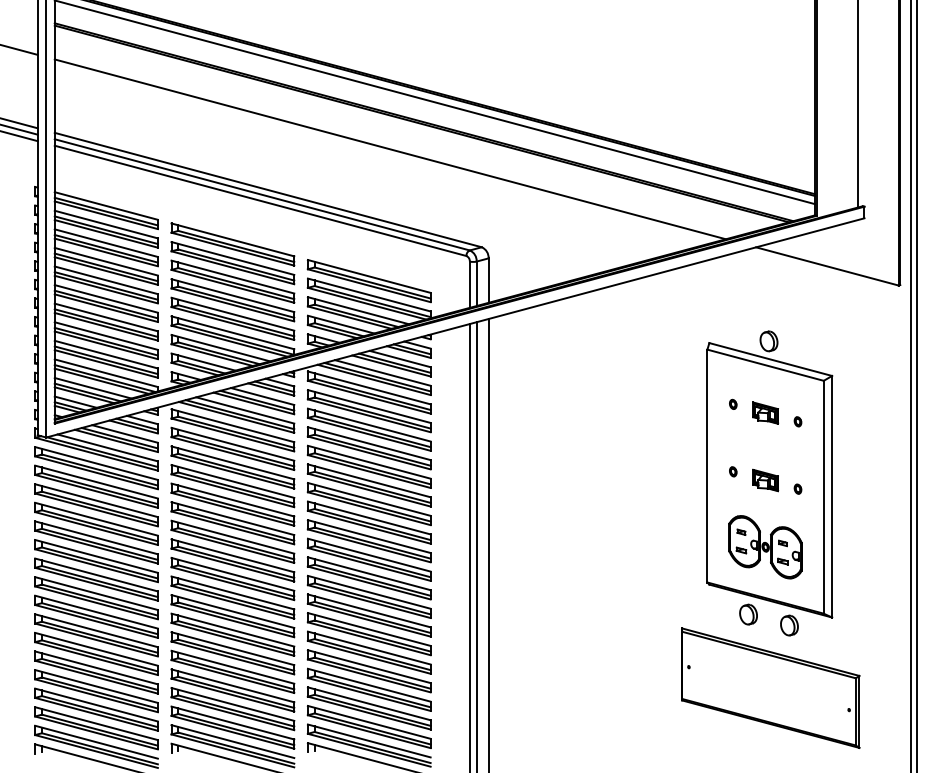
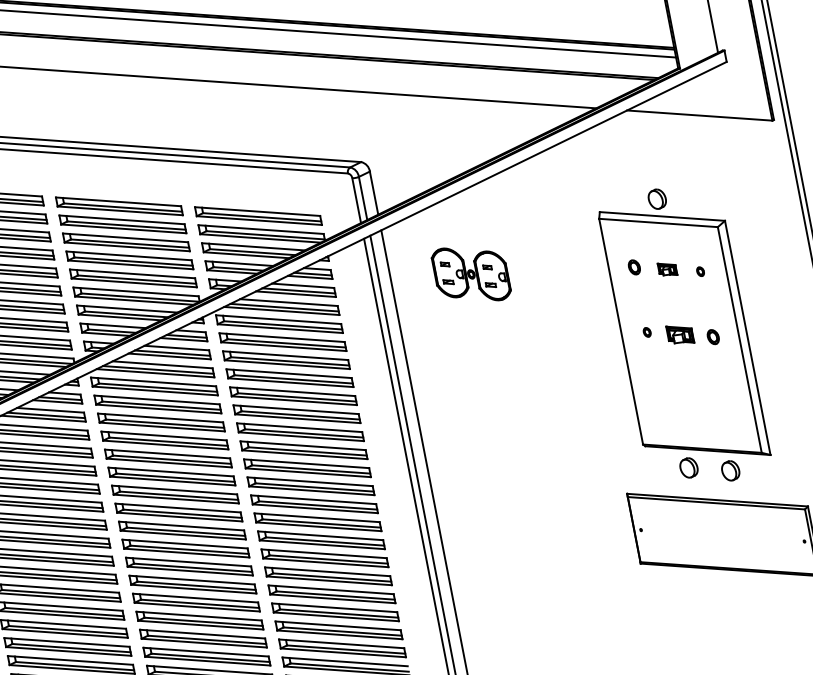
part: (733, 403) -> (634, 266), size x1.6
part: (765, 412) -> (667, 268), size x0.7
part: (797, 488) -> (712, 336), size x1.6
part: (765, 547) -> (471, 274), moved

